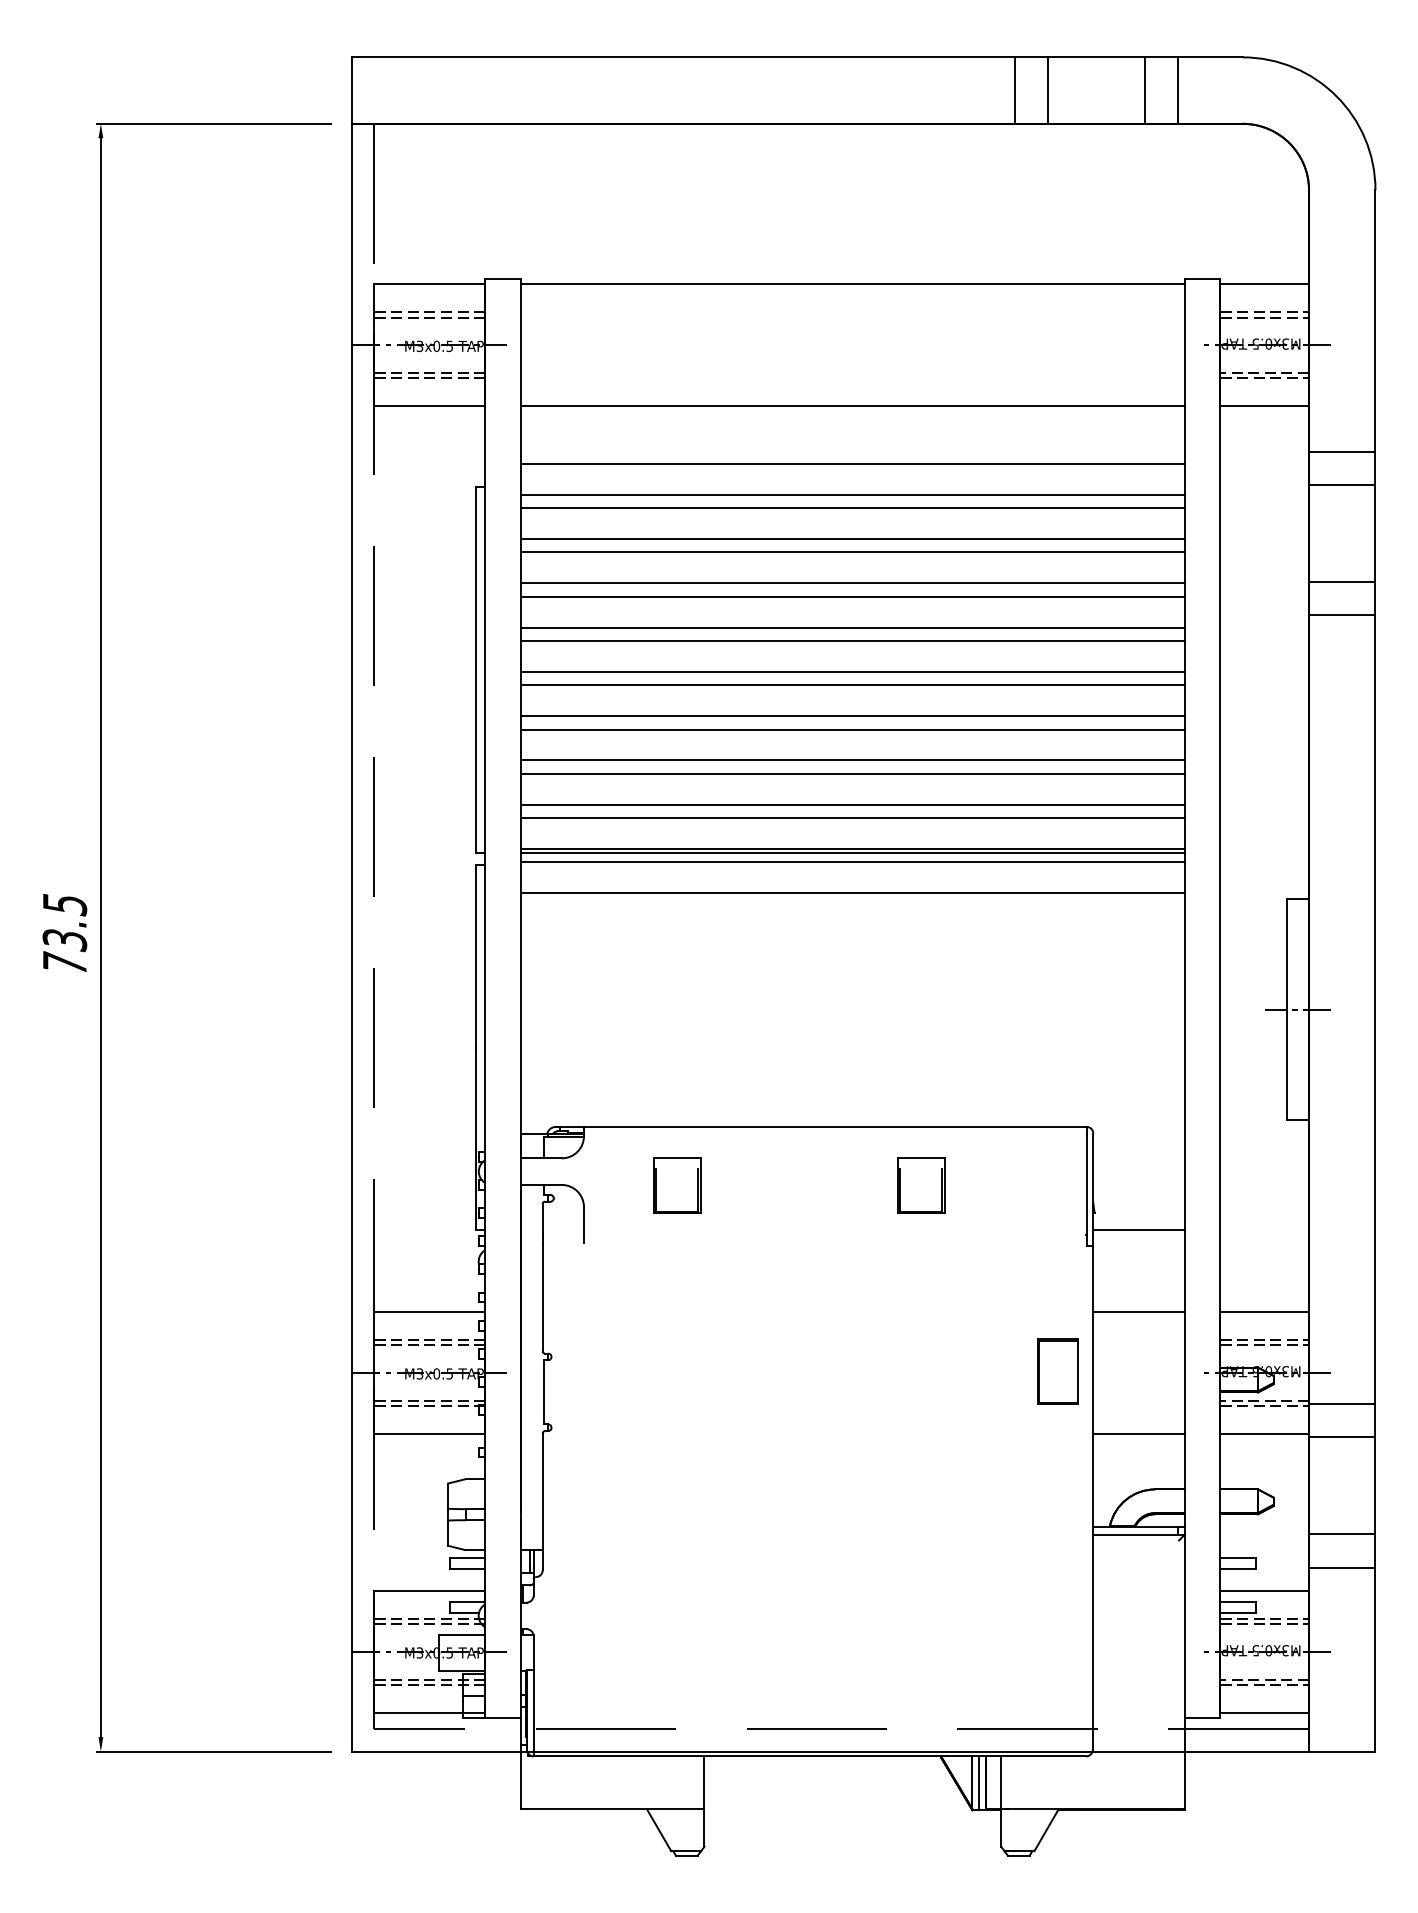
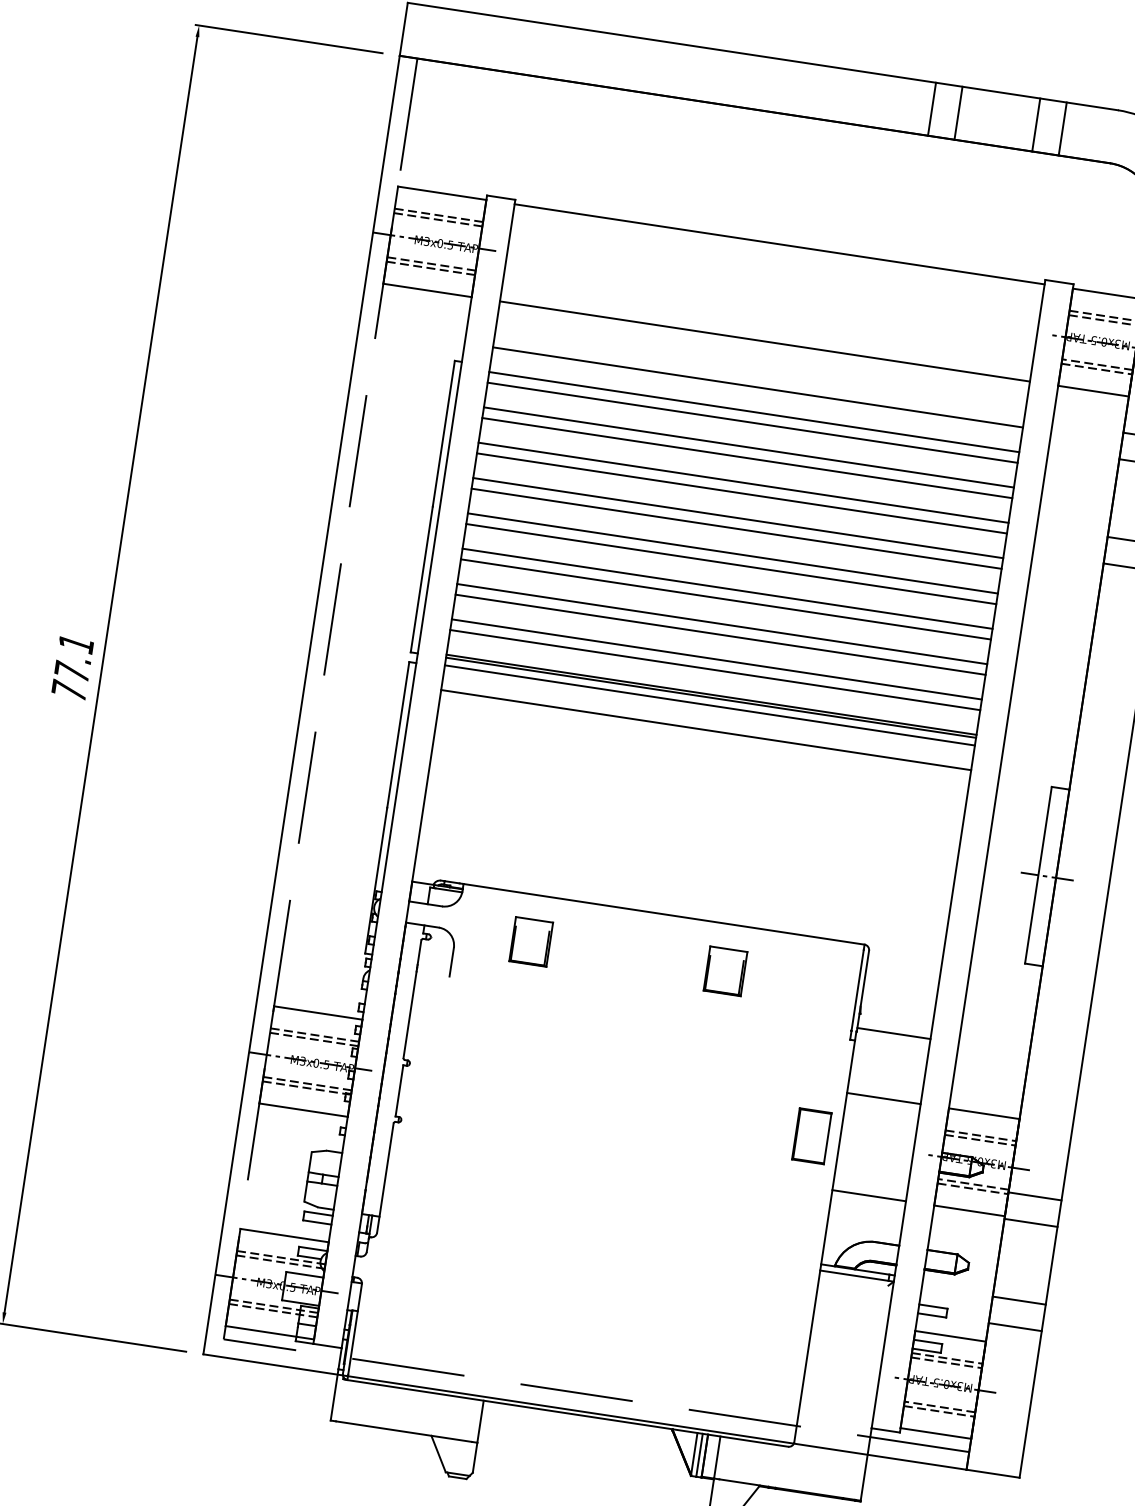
text: (64, 922) -> (73, 658), 73.5 -> 77.1

